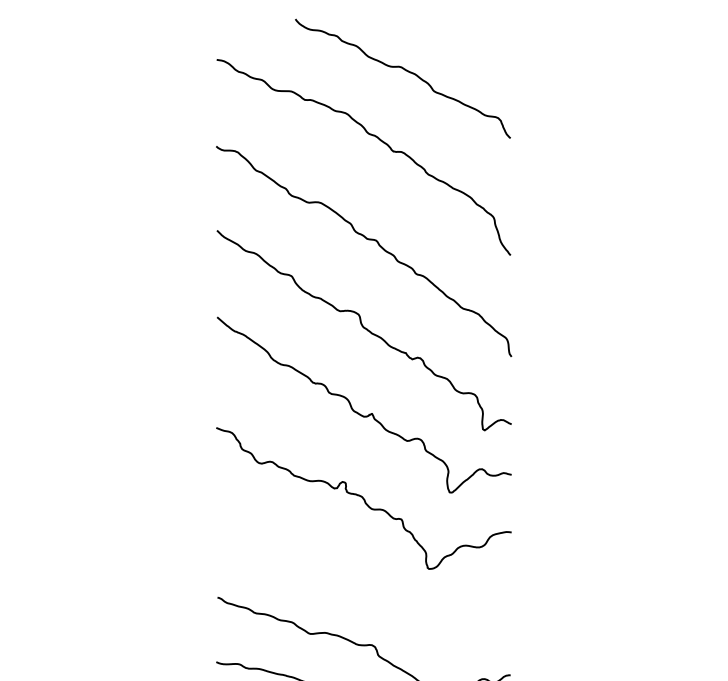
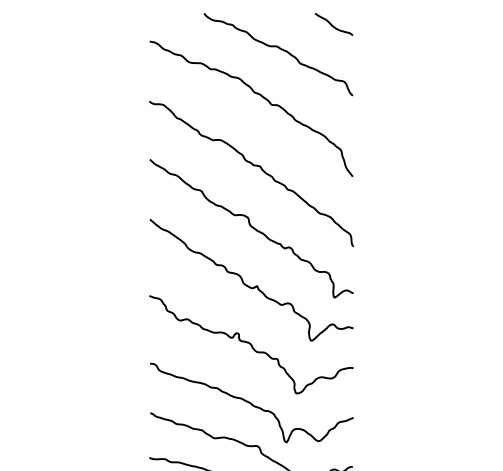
curve: (481, 35) -> (332, 24), added
curve: (364, 582) -> (251, 402), added

